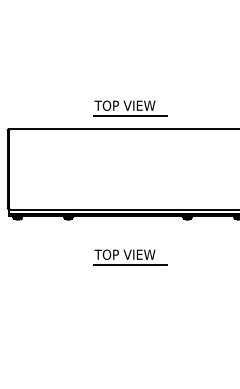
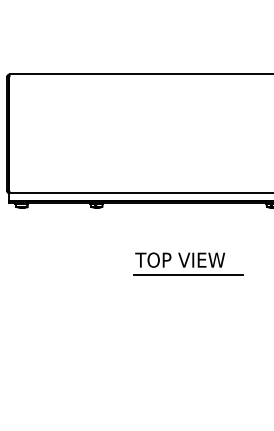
part: (130, 108) -> (188, 44), removed

